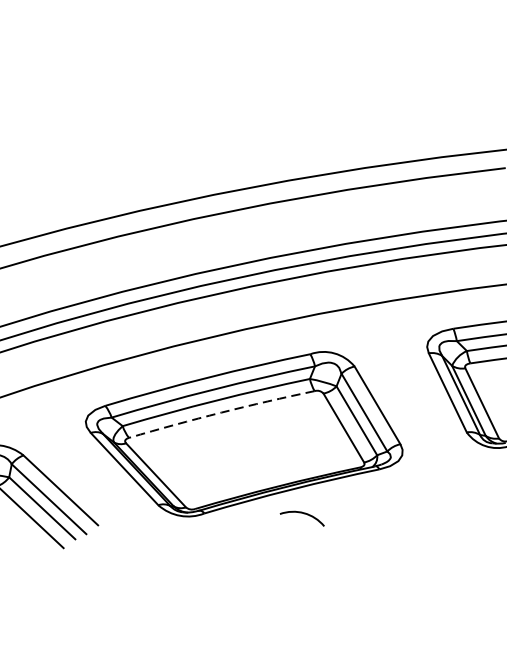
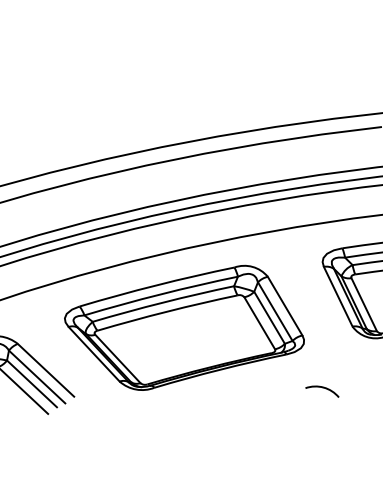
arc: (221, 412) -> (167, 311), dashed -> solid
arc: (302, 514) -> (322, 388), moved

